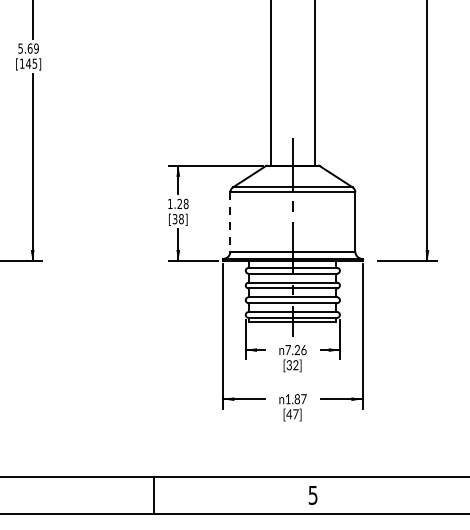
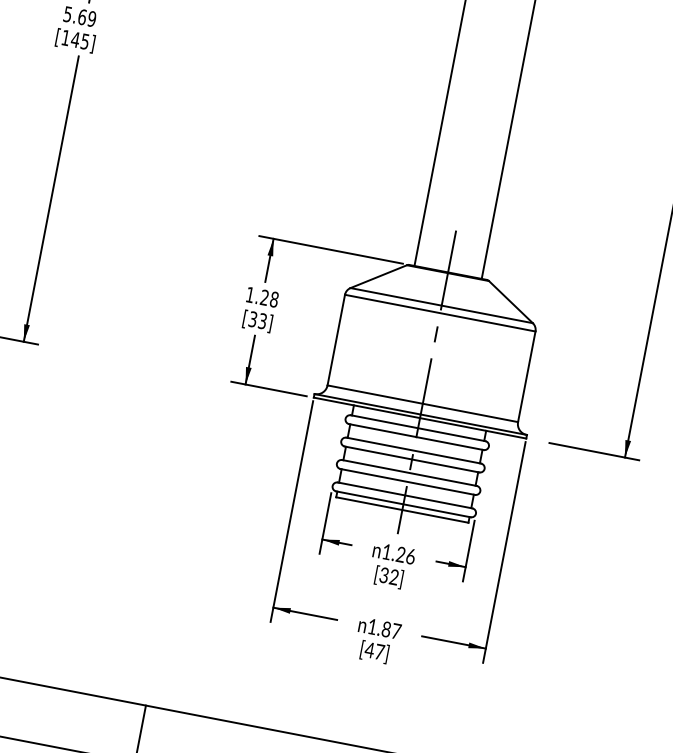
text: (181, 219) -> (262, 321), [38] -> [33]
line: (230, 222) -> (336, 340), dashed -> solid
text: (287, 350) -> (385, 552), 7.26 -> 1.26

